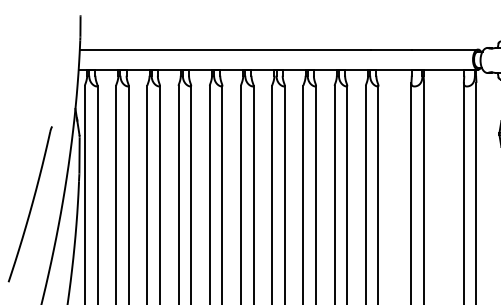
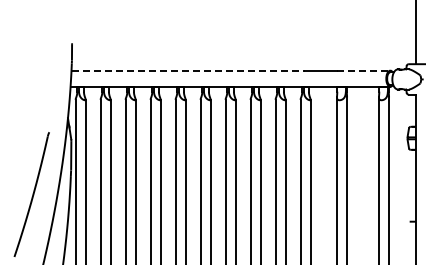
line: (225, 49) -> (188, 70), solid -> dashed
line: (445, 49) -> (364, 70), solid -> dashed

